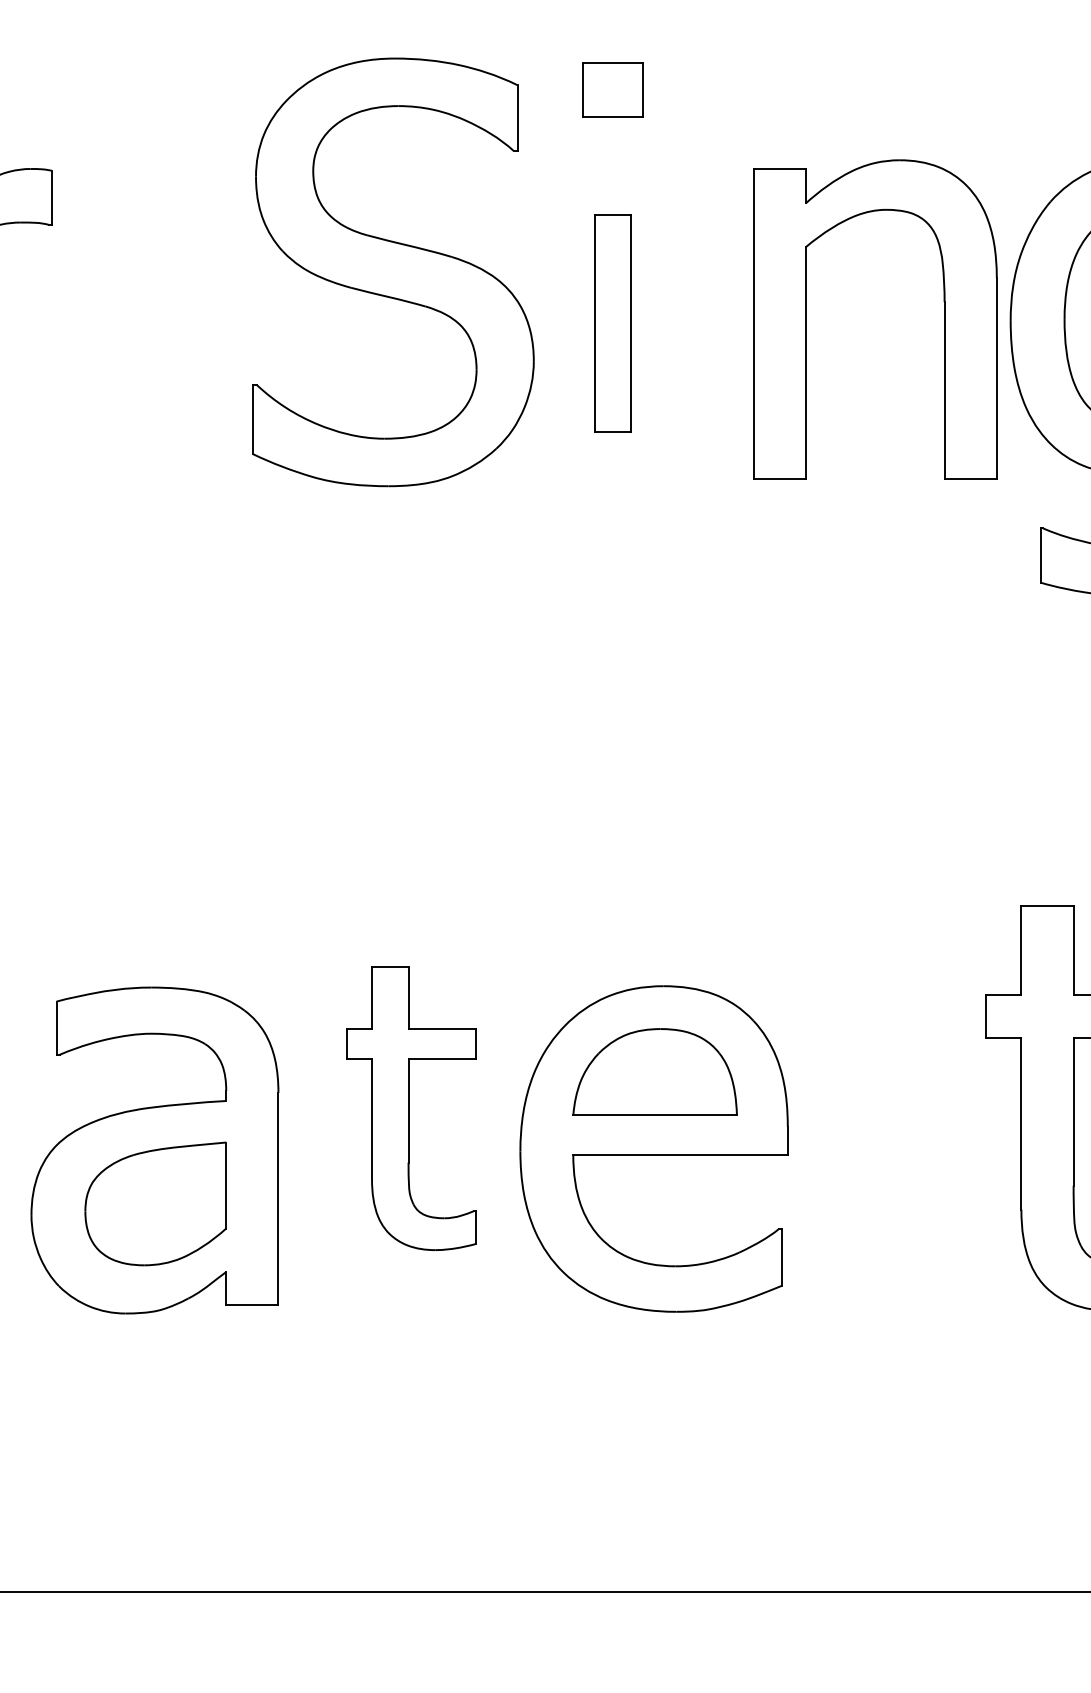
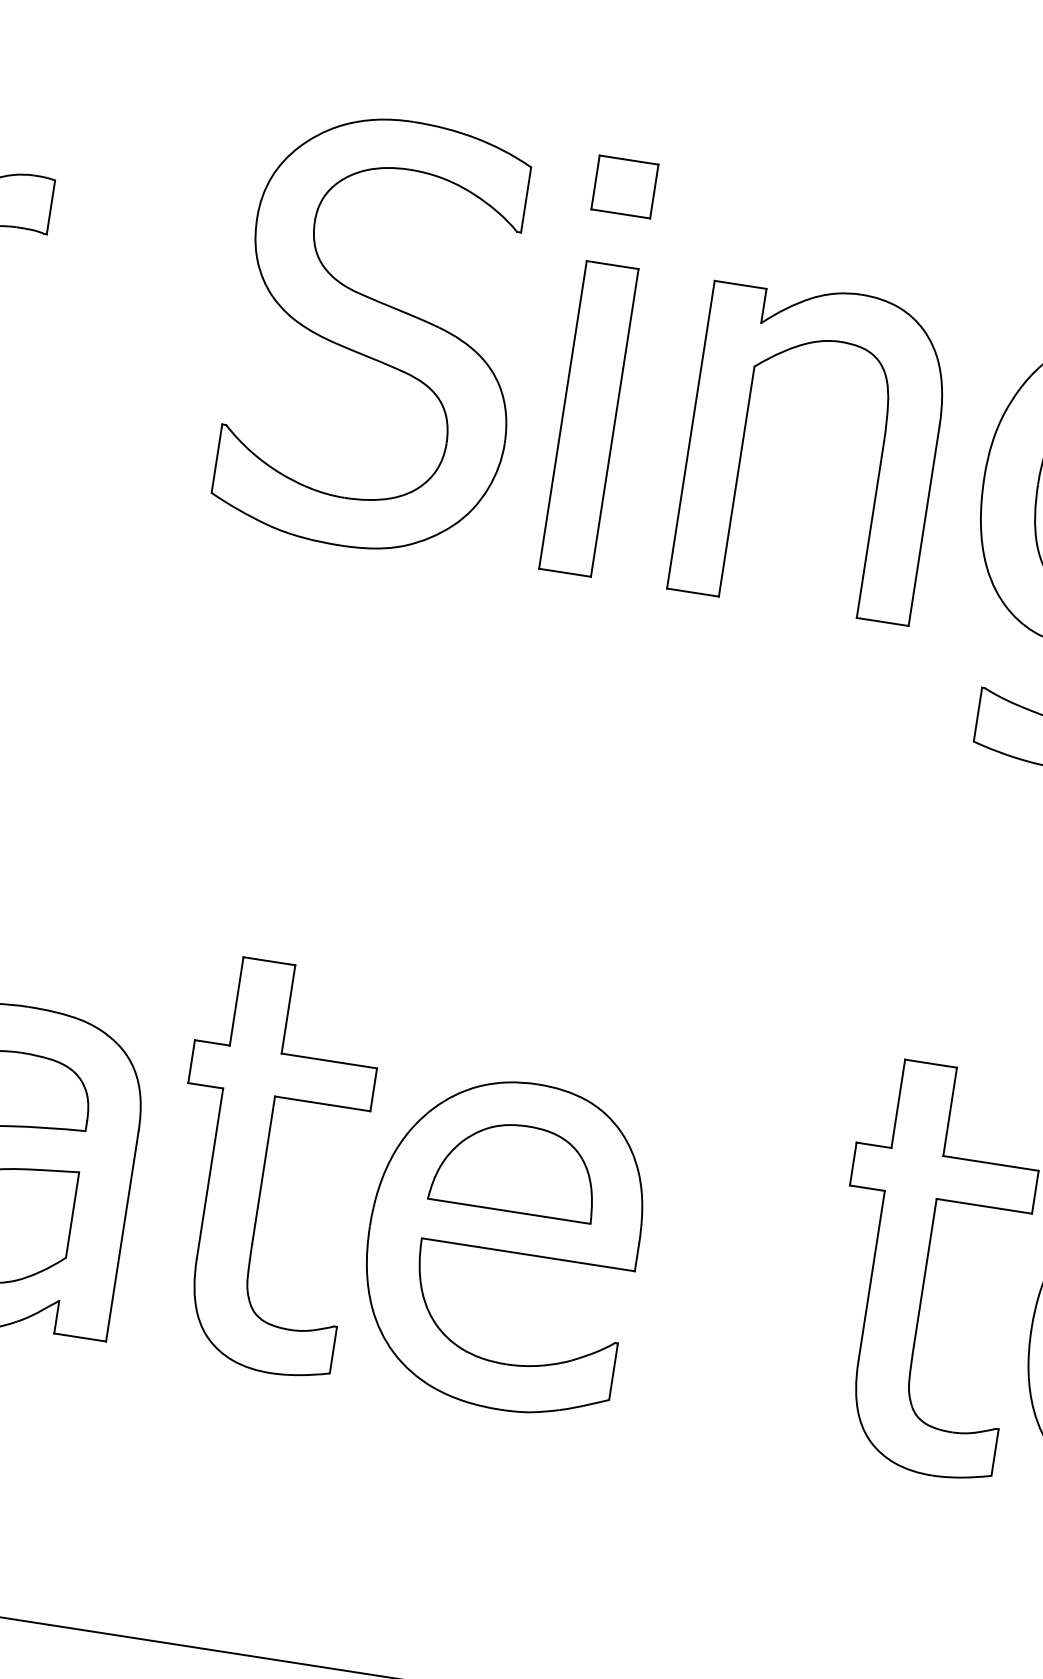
part: (806, 319) -> (744, 438), moved
part: (612, 323) -> (588, 418), size x1.43
part: (411, 1108) -> (268, 1167), size x1.43

